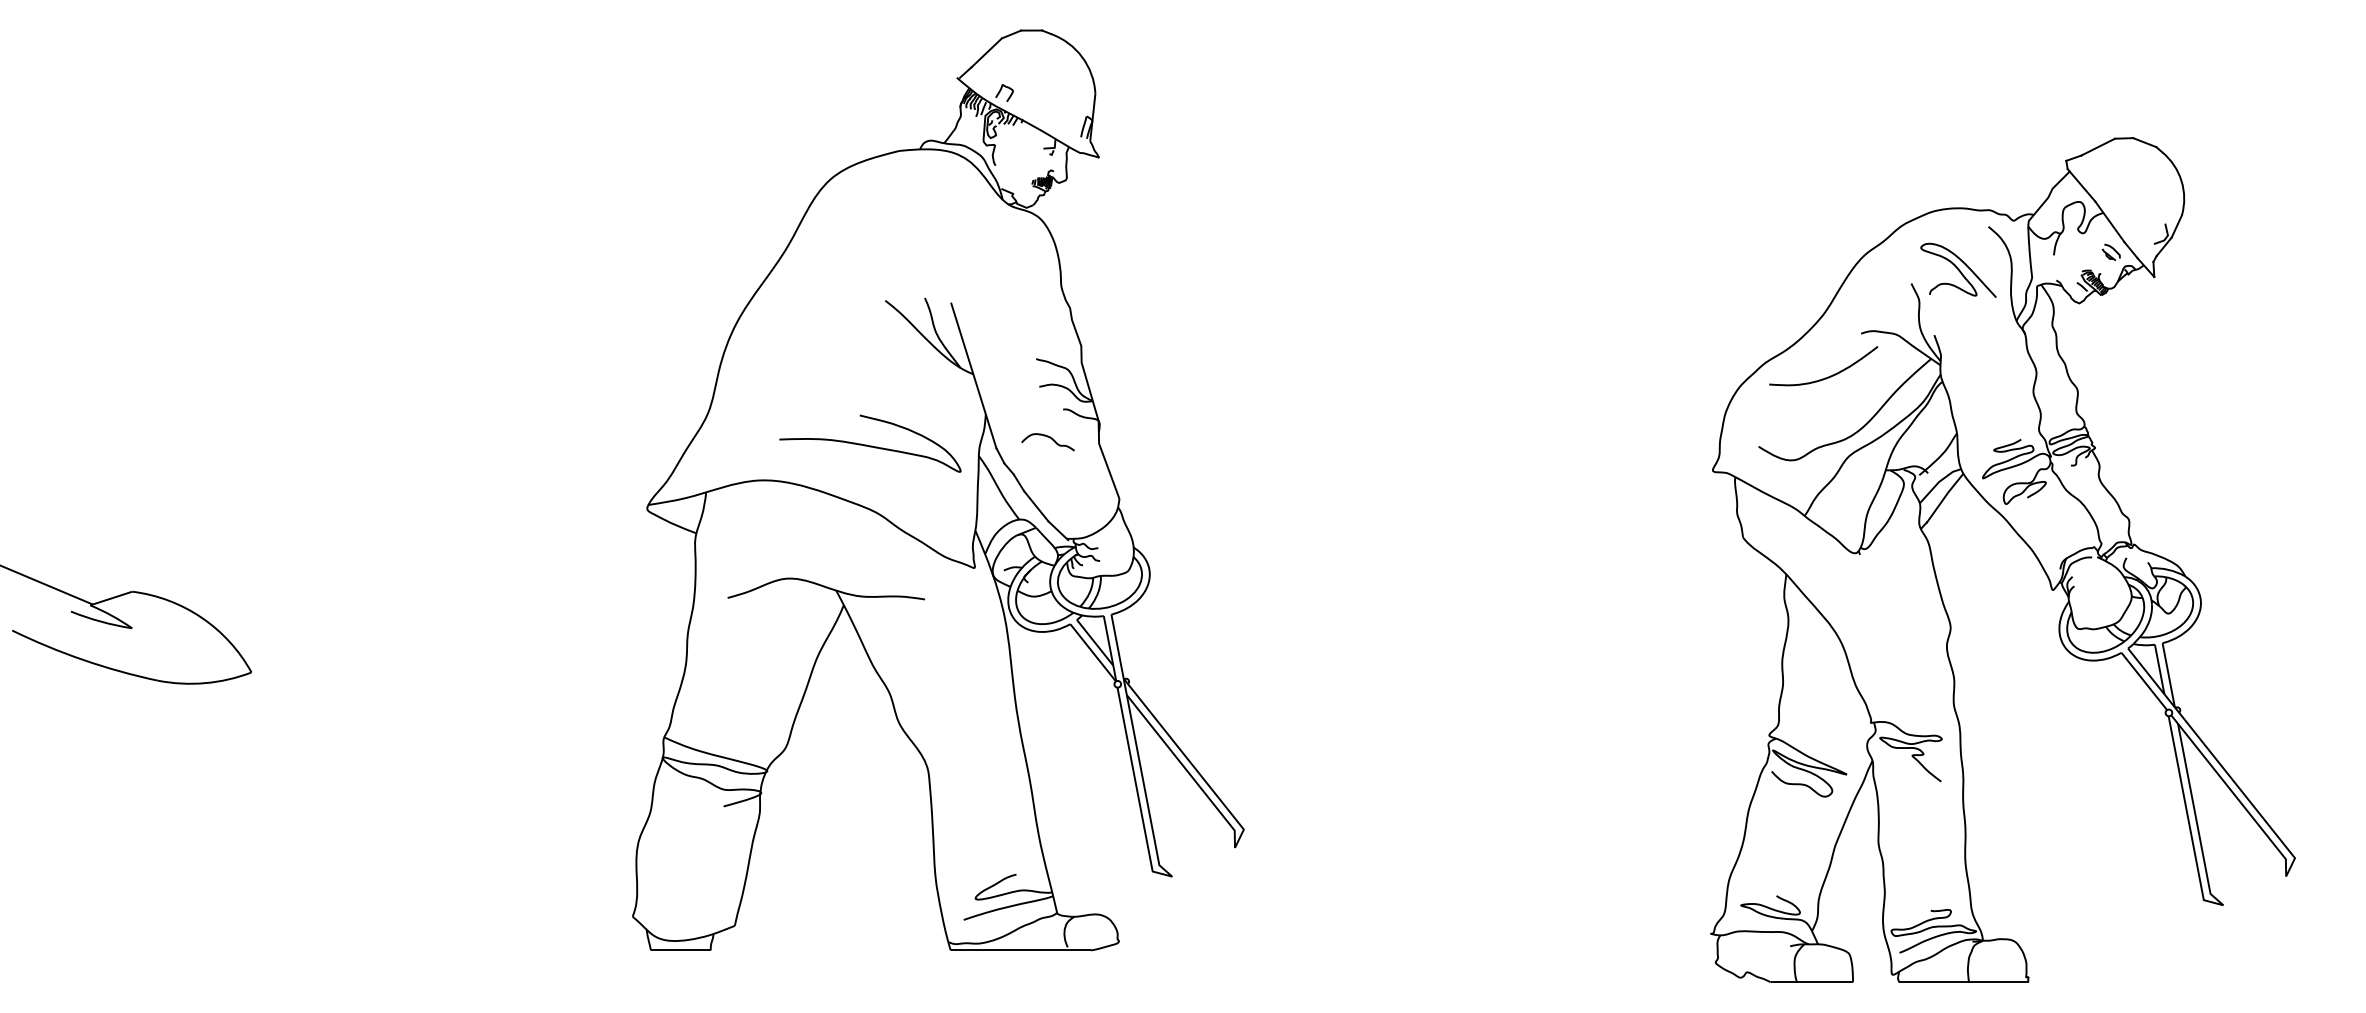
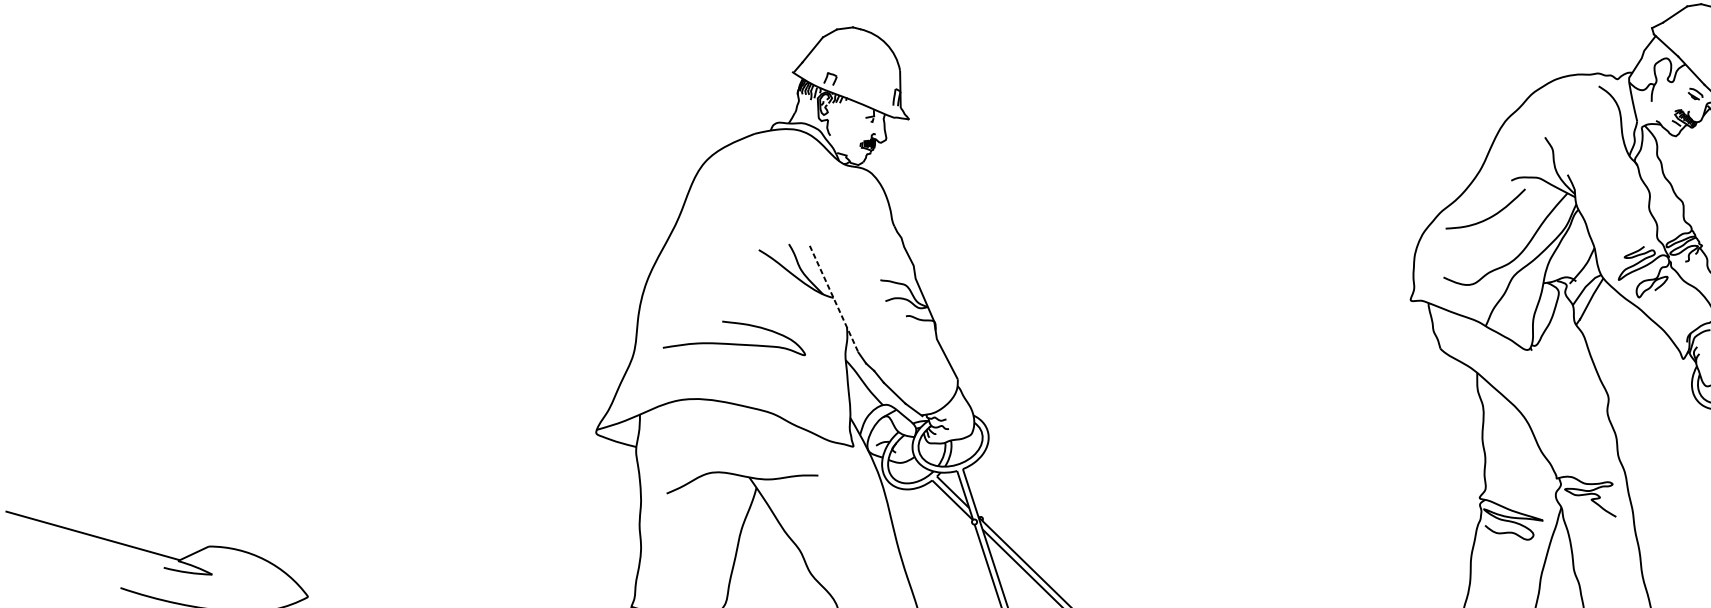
curve: (1958, 269) -> (1579, 122), removed
line: (973, 375) -> (833, 298), solid -> dashed
curve: (1049, 438) -> (898, 339), removed
curve: (870, 445) -> (733, 343), moved

